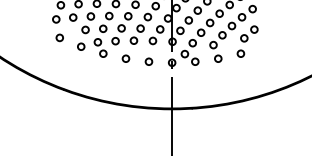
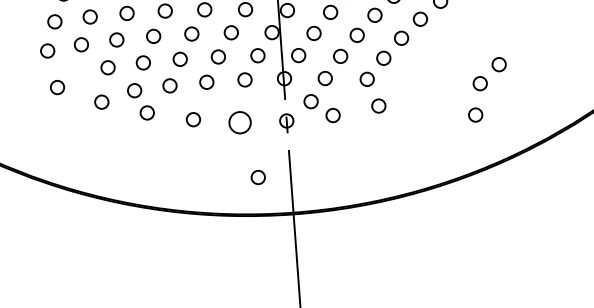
part: (247, 41) -> (487, 89), moved
circle: (148, 61) -> (239, 121), size x1.6
circle: (155, 89) -> (257, 177), added

